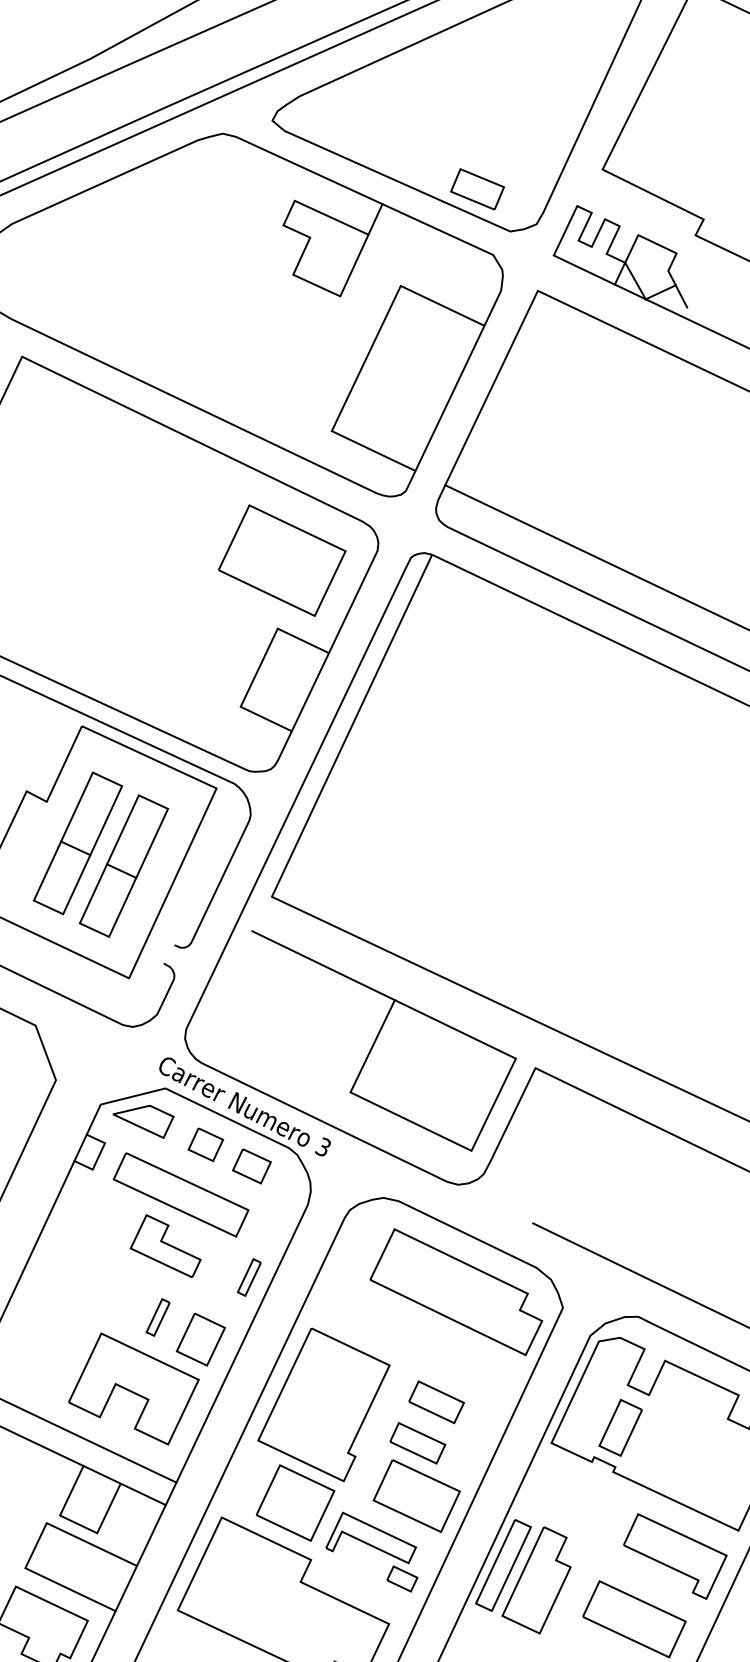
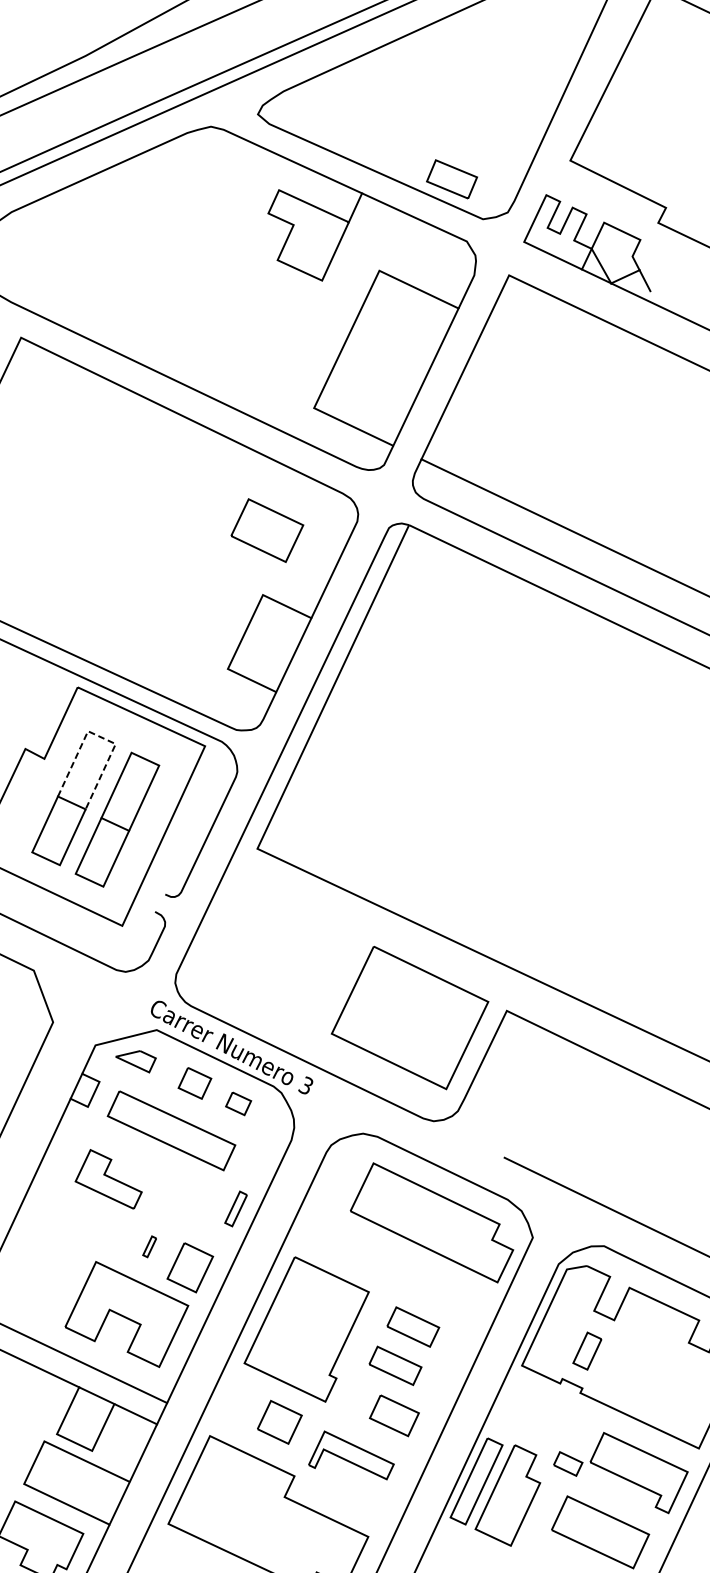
part: (282, 560) -> (267, 530), size x0.6
line: (107, 779) -> (101, 737), solid -> dashed
line: (323, 965) -> (306, 913), removed
part: (143, 1121) -> (135, 1061), size x0.7
part: (251, 1166) -> (238, 1103), size x0.7
part: (165, 1246) -> (108, 1179), moved
part: (157, 1317) -> (149, 1246), size x0.6
part: (620, 1427) -> (587, 1350), size x0.7
part: (416, 1495) -> (394, 1415), size x0.6
part: (295, 1502) -> (279, 1421), size x0.6
part: (402, 1578) -> (568, 1463), moved

